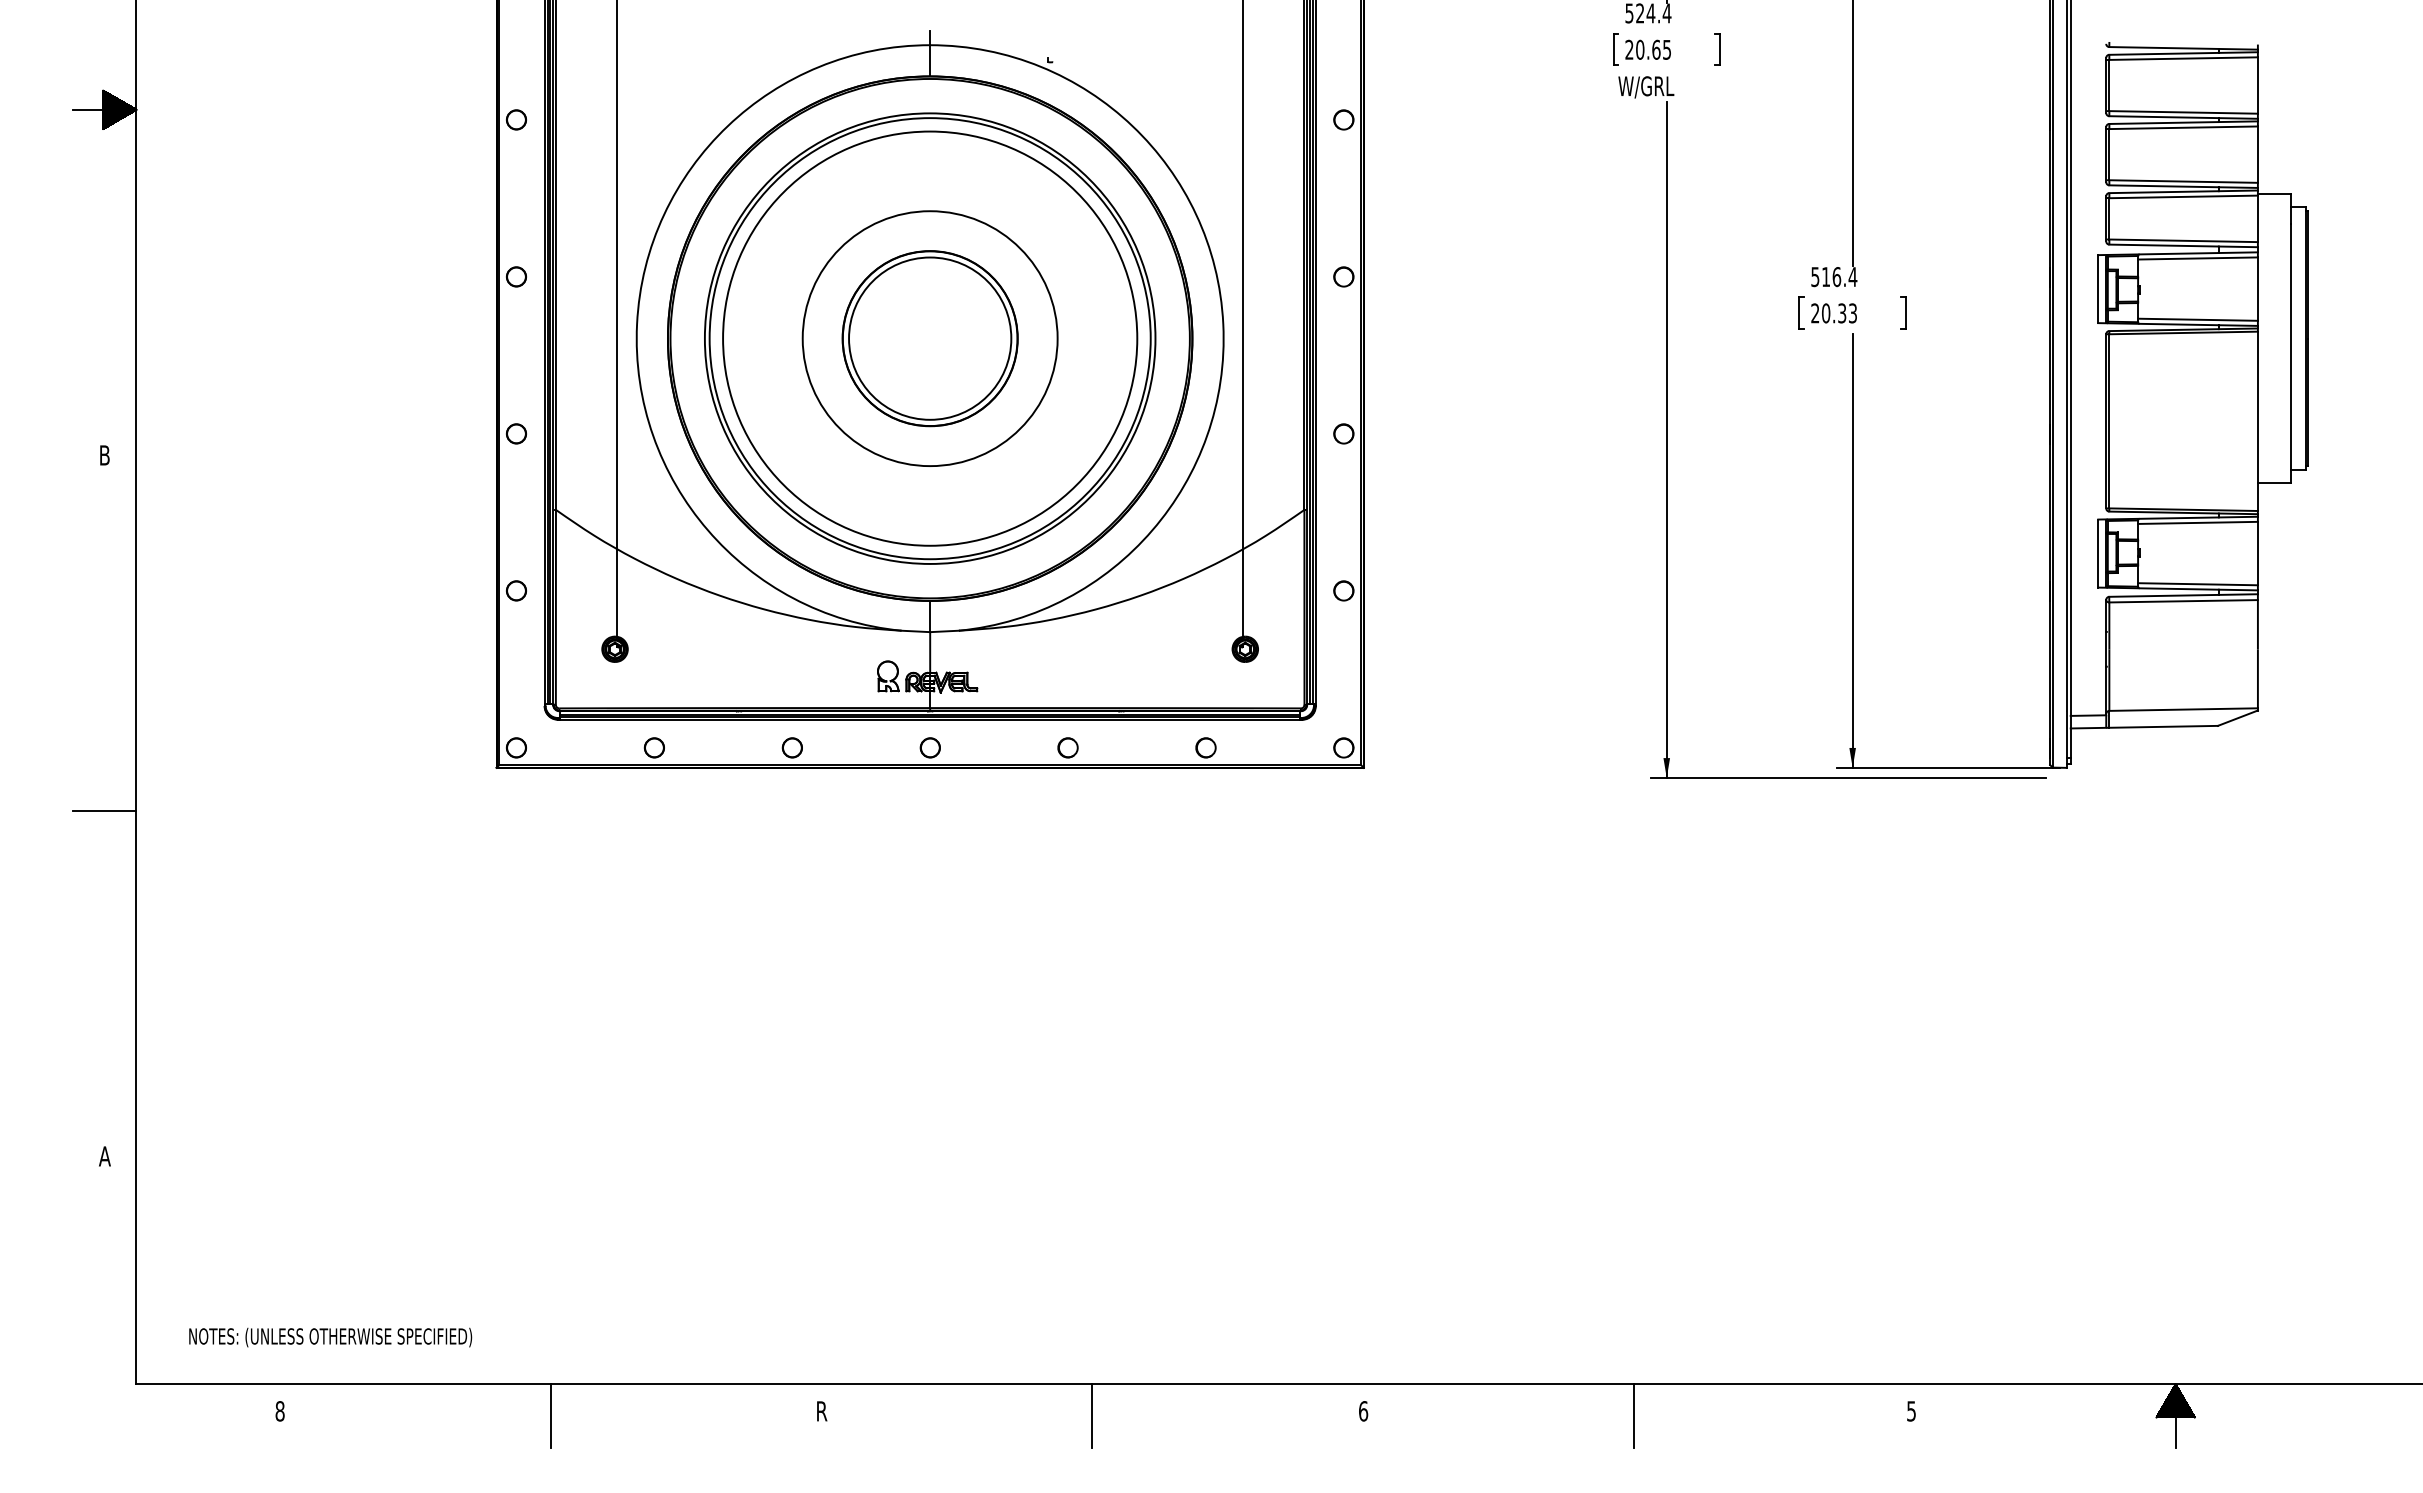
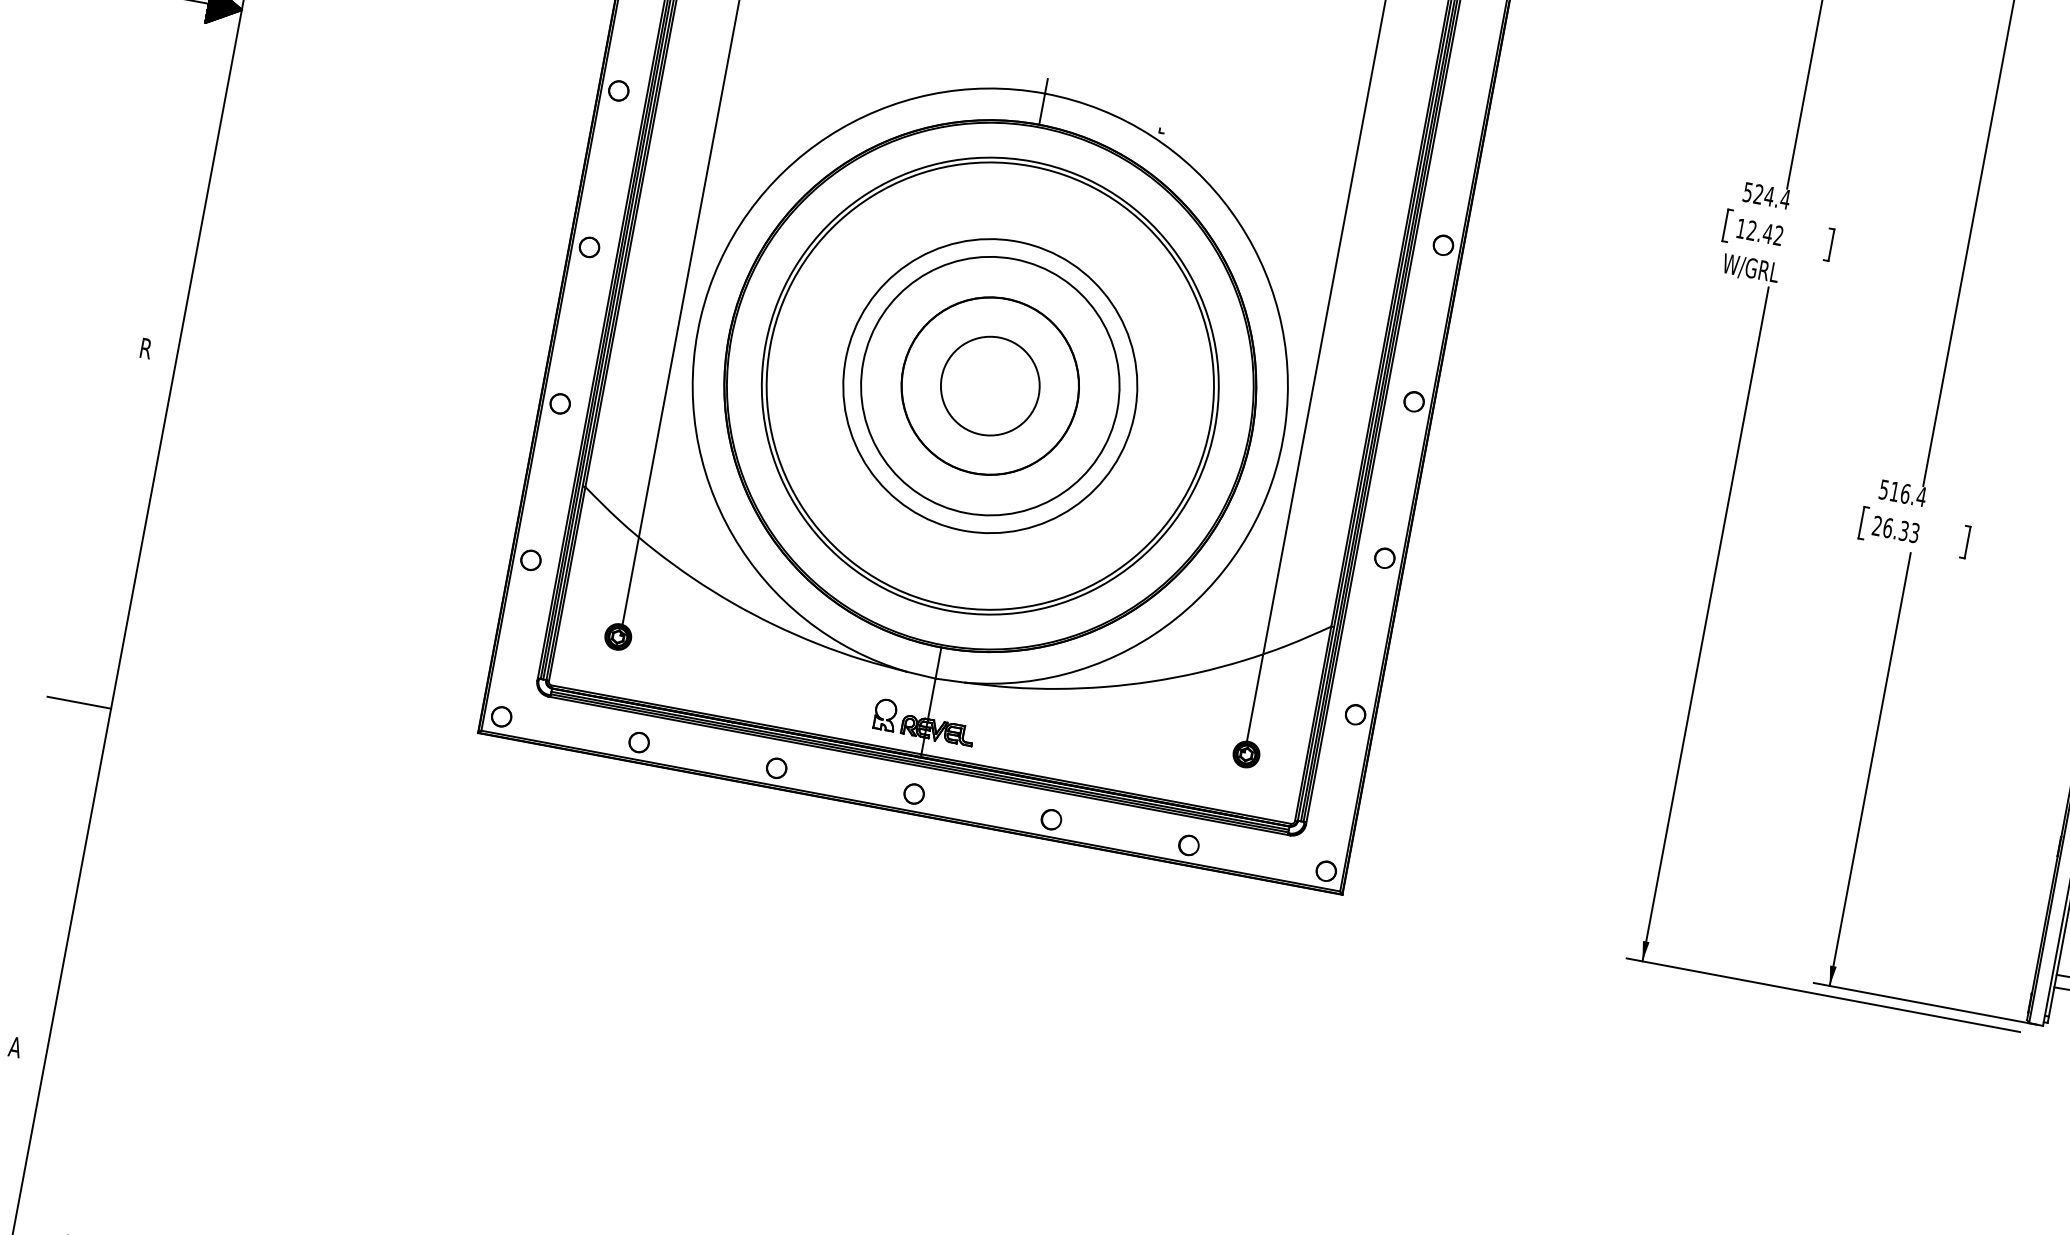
text: (1647, 49) -> (1759, 231), 20.65 -> 12.42
text: (1826, 313) -> (1888, 528), 20.33 -> 26.33
circle: (930, 338) -> (990, 386), size x0.6
circle: (930, 338) -> (990, 386), size x0.7
text: (106, 455) -> (147, 348), B -> R

